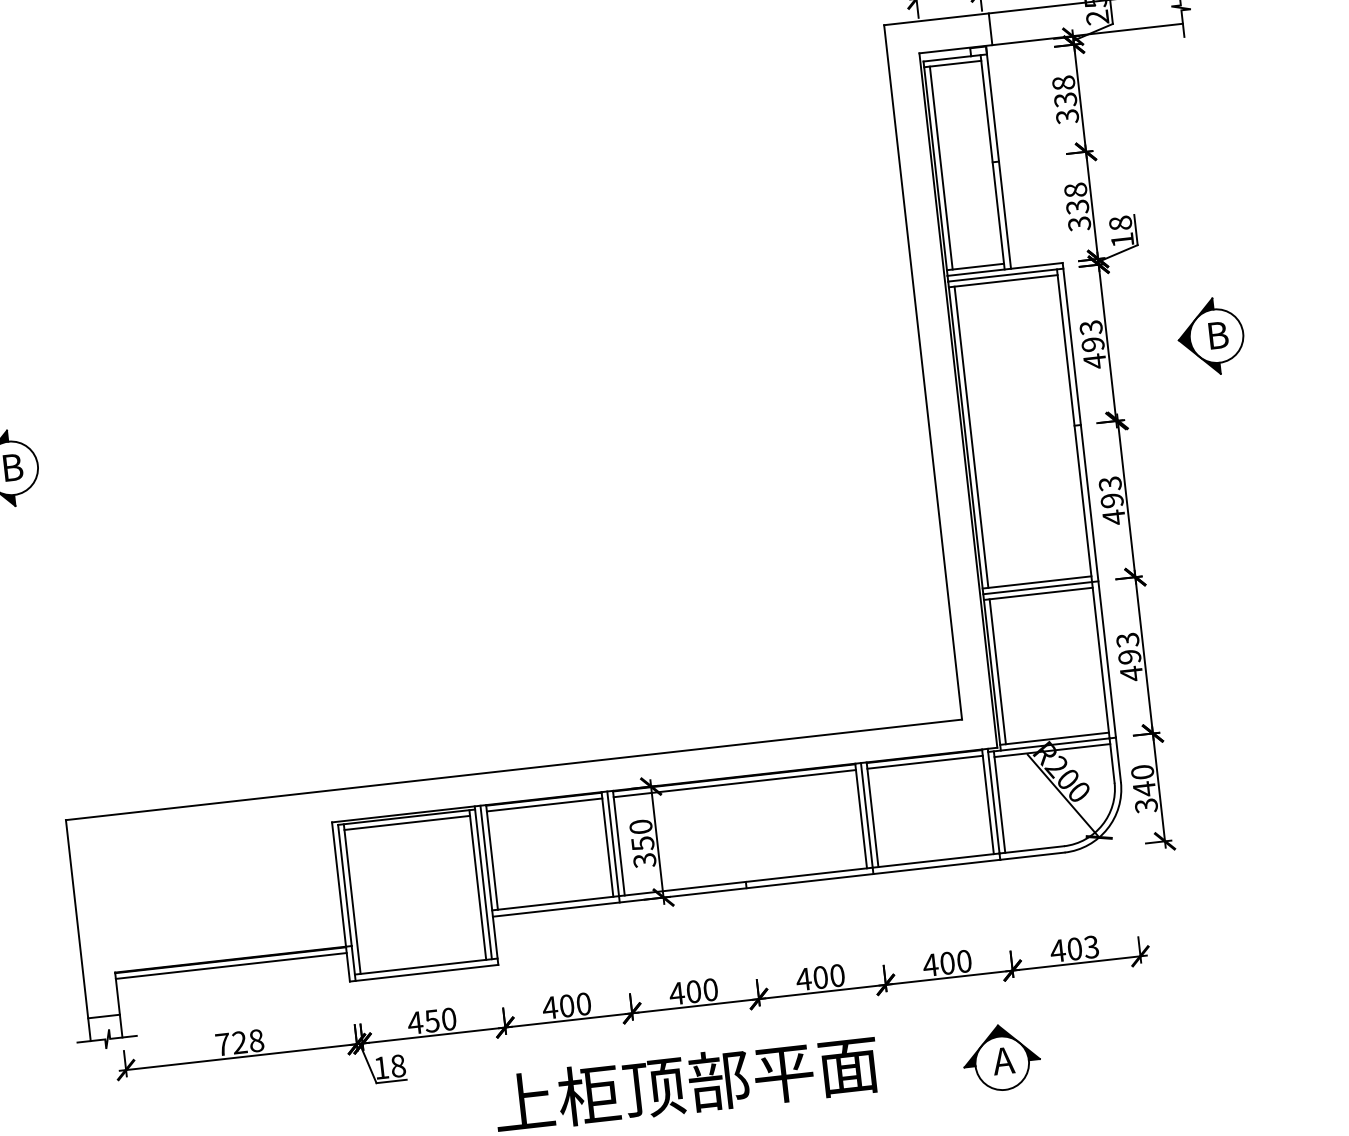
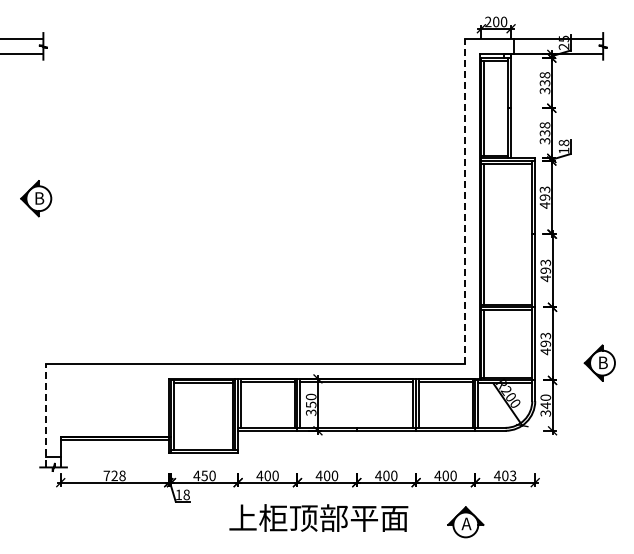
part: (1209, 335) -> (599, 362), moved
line: (923, 371) -> (465, 201), solid -> dashed
line: (77, 930) -> (45, 415), solid -> dashed

